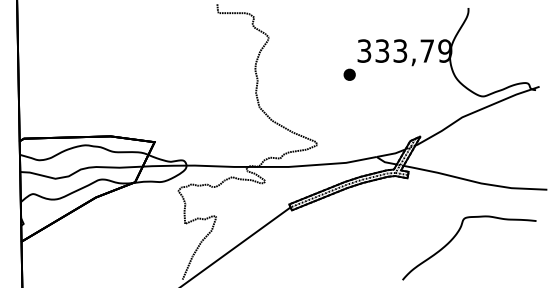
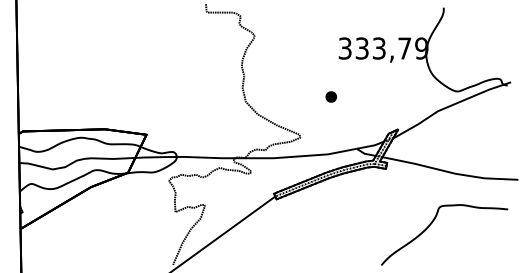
part: (348, 74) -> (330, 96), moved

